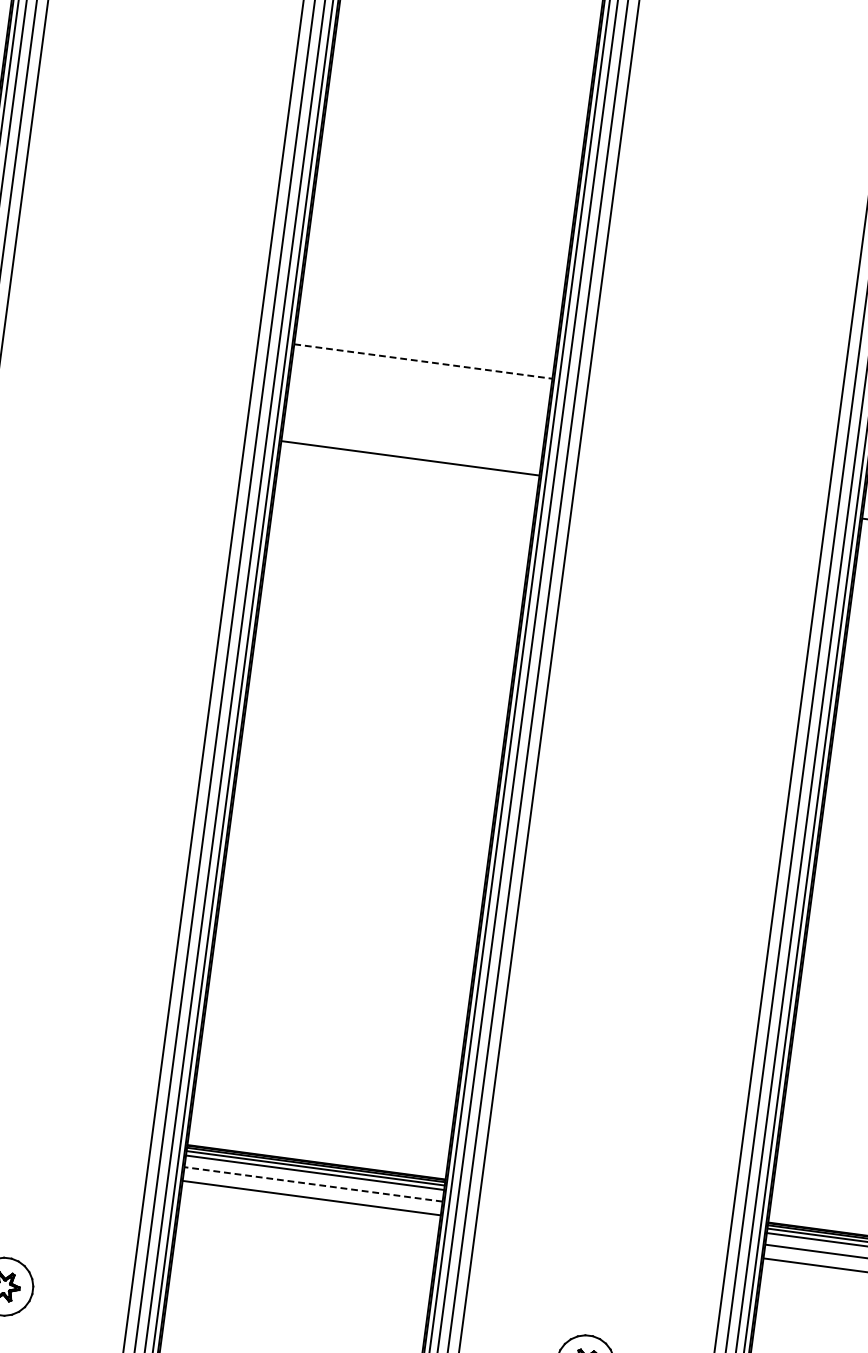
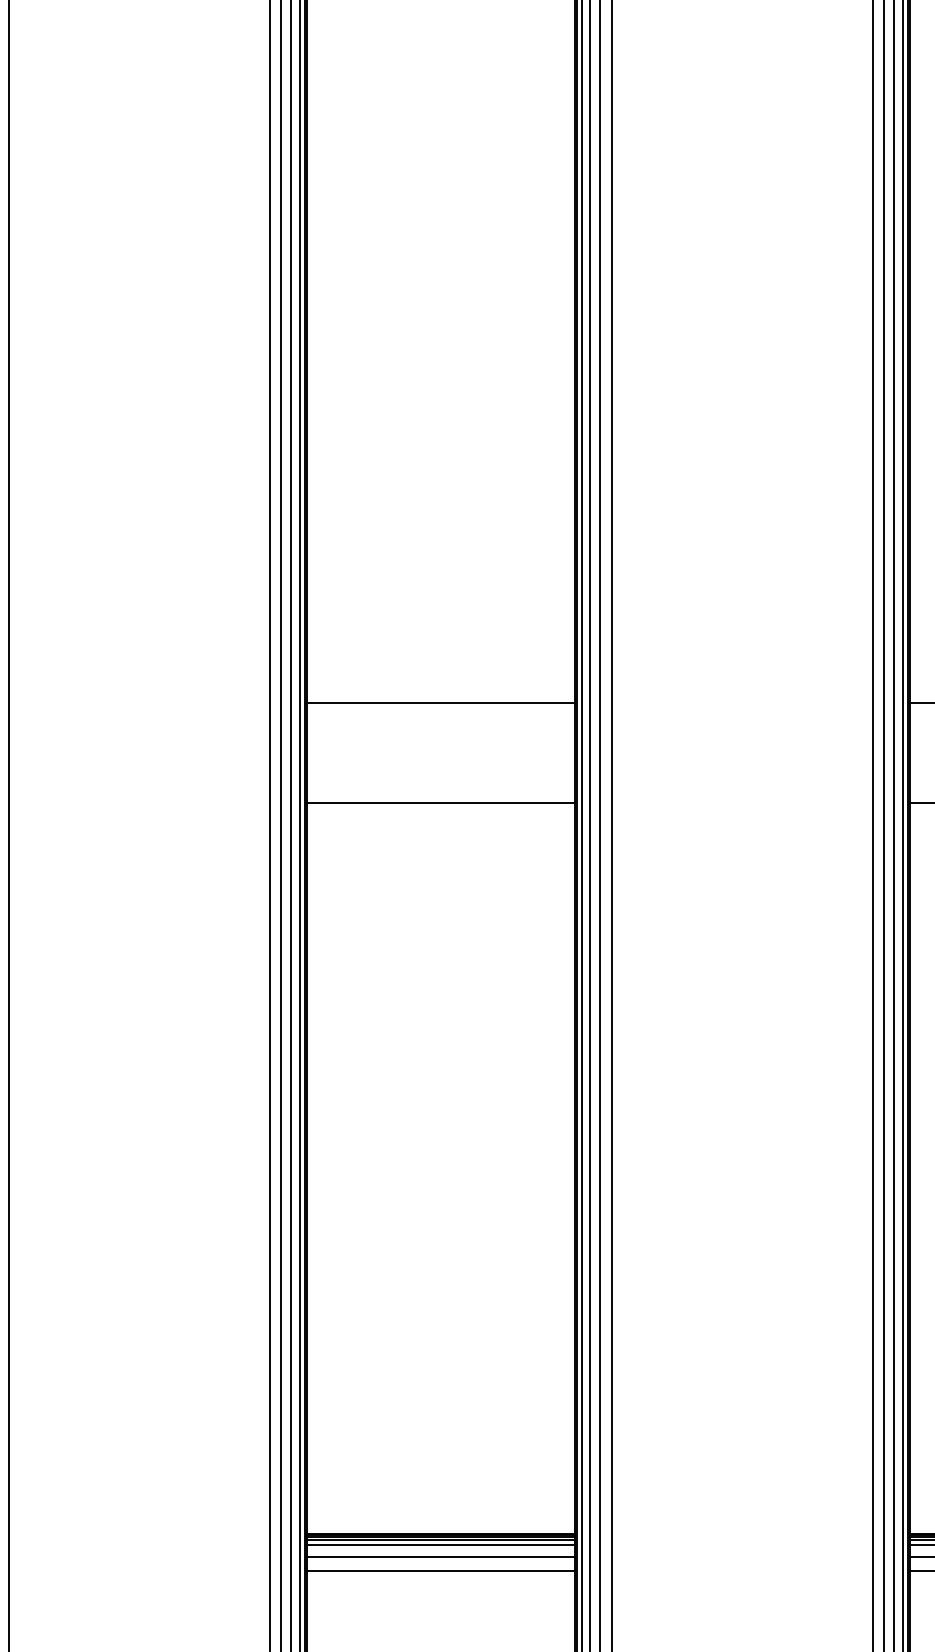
line: (423, 361) -> (440, 702), dashed -> solid
line: (313, 1184) -> (440, 1556), dashed -> solid

